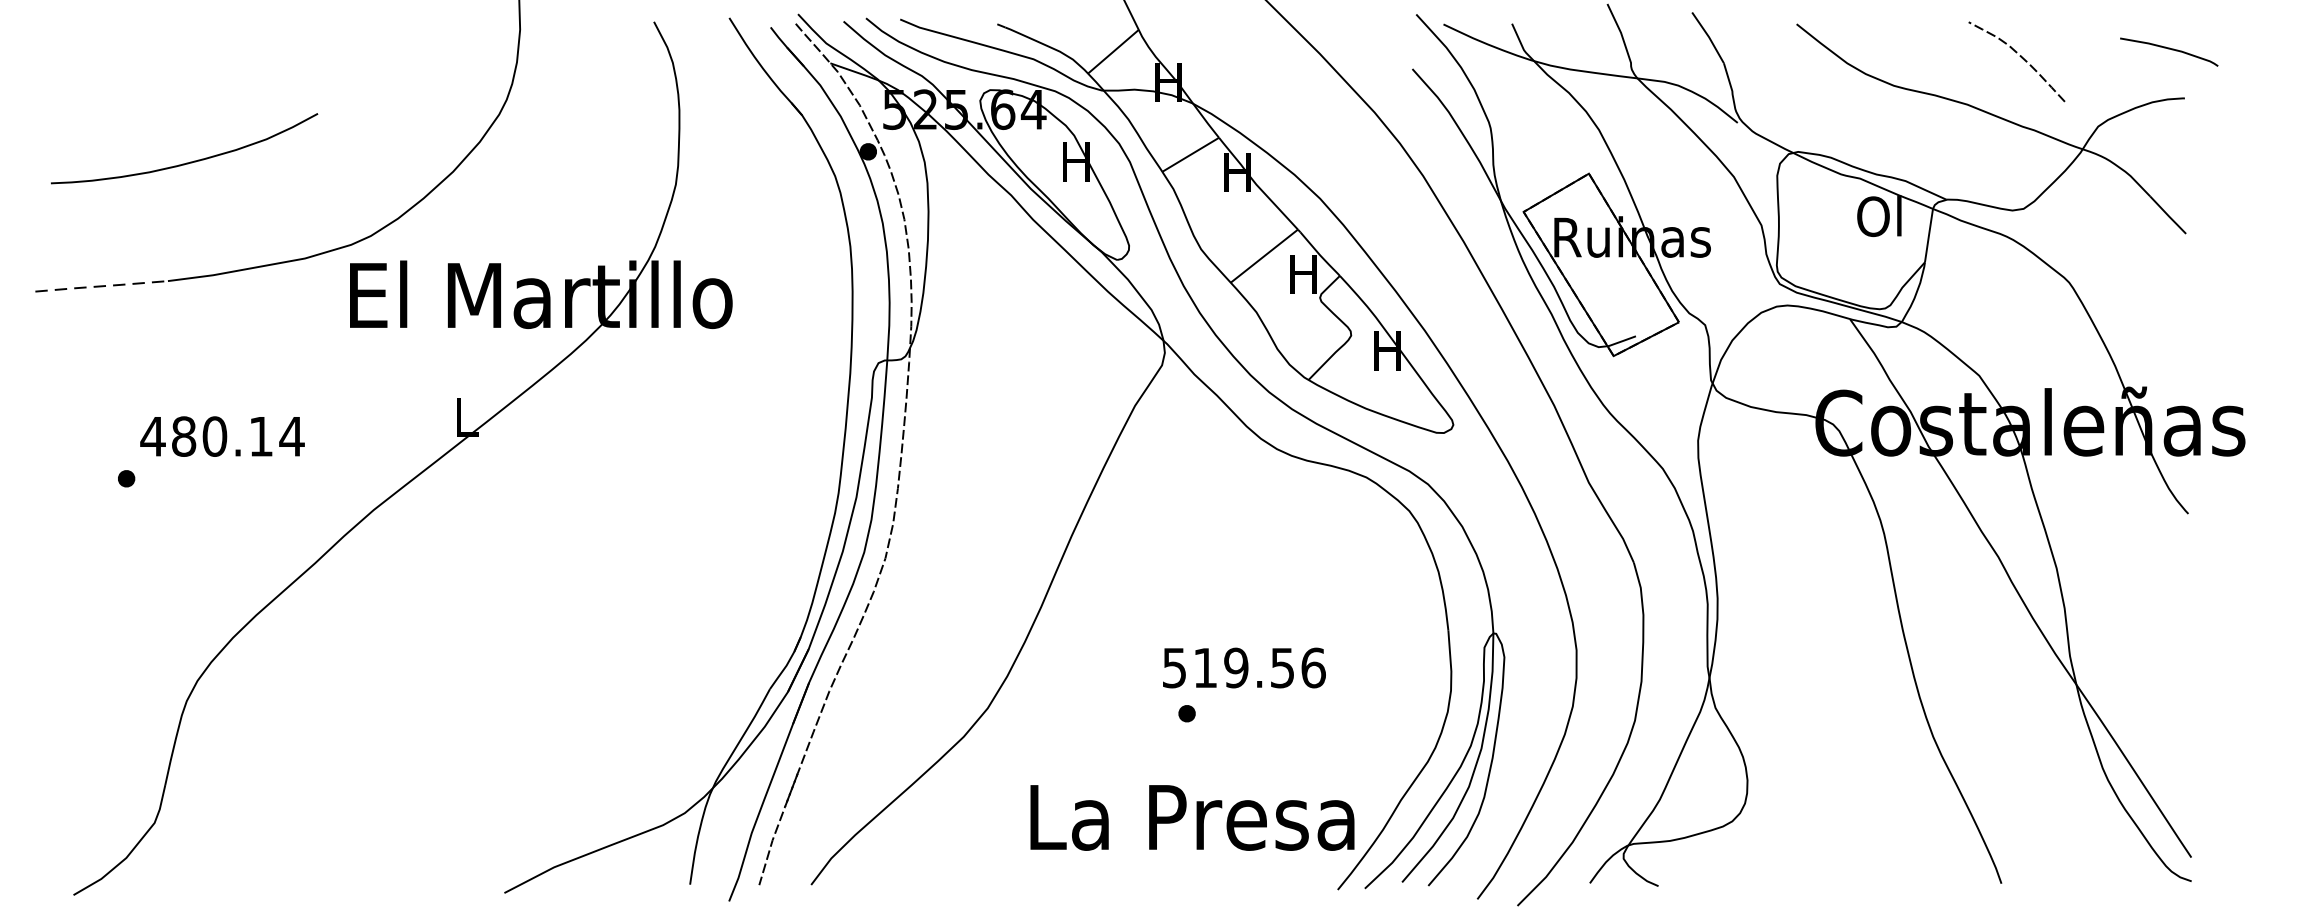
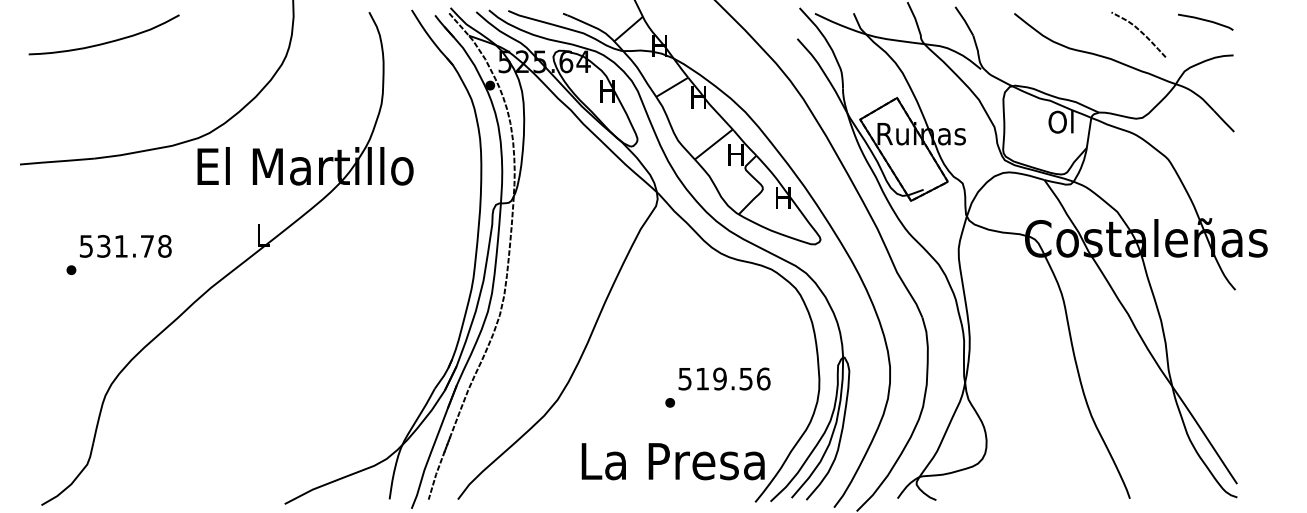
curve: (2168, 50) -> (1205, 21), moved
curve: (183, 162) -> (103, 42), moved
line: (101, 286) -> (57, 161), dashed -> solid
text: (222, 436) -> (125, 246), 480.14 -> 531.78
text: (1244, 667) -> (724, 378), moved

